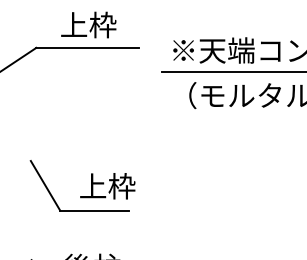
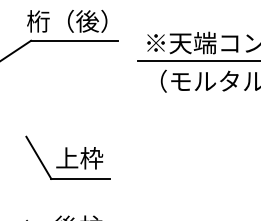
text: (79, 23) -> (67, 20), 上枠 -> 桁（後）
text: (107, 186) -> (79, 158), moved

